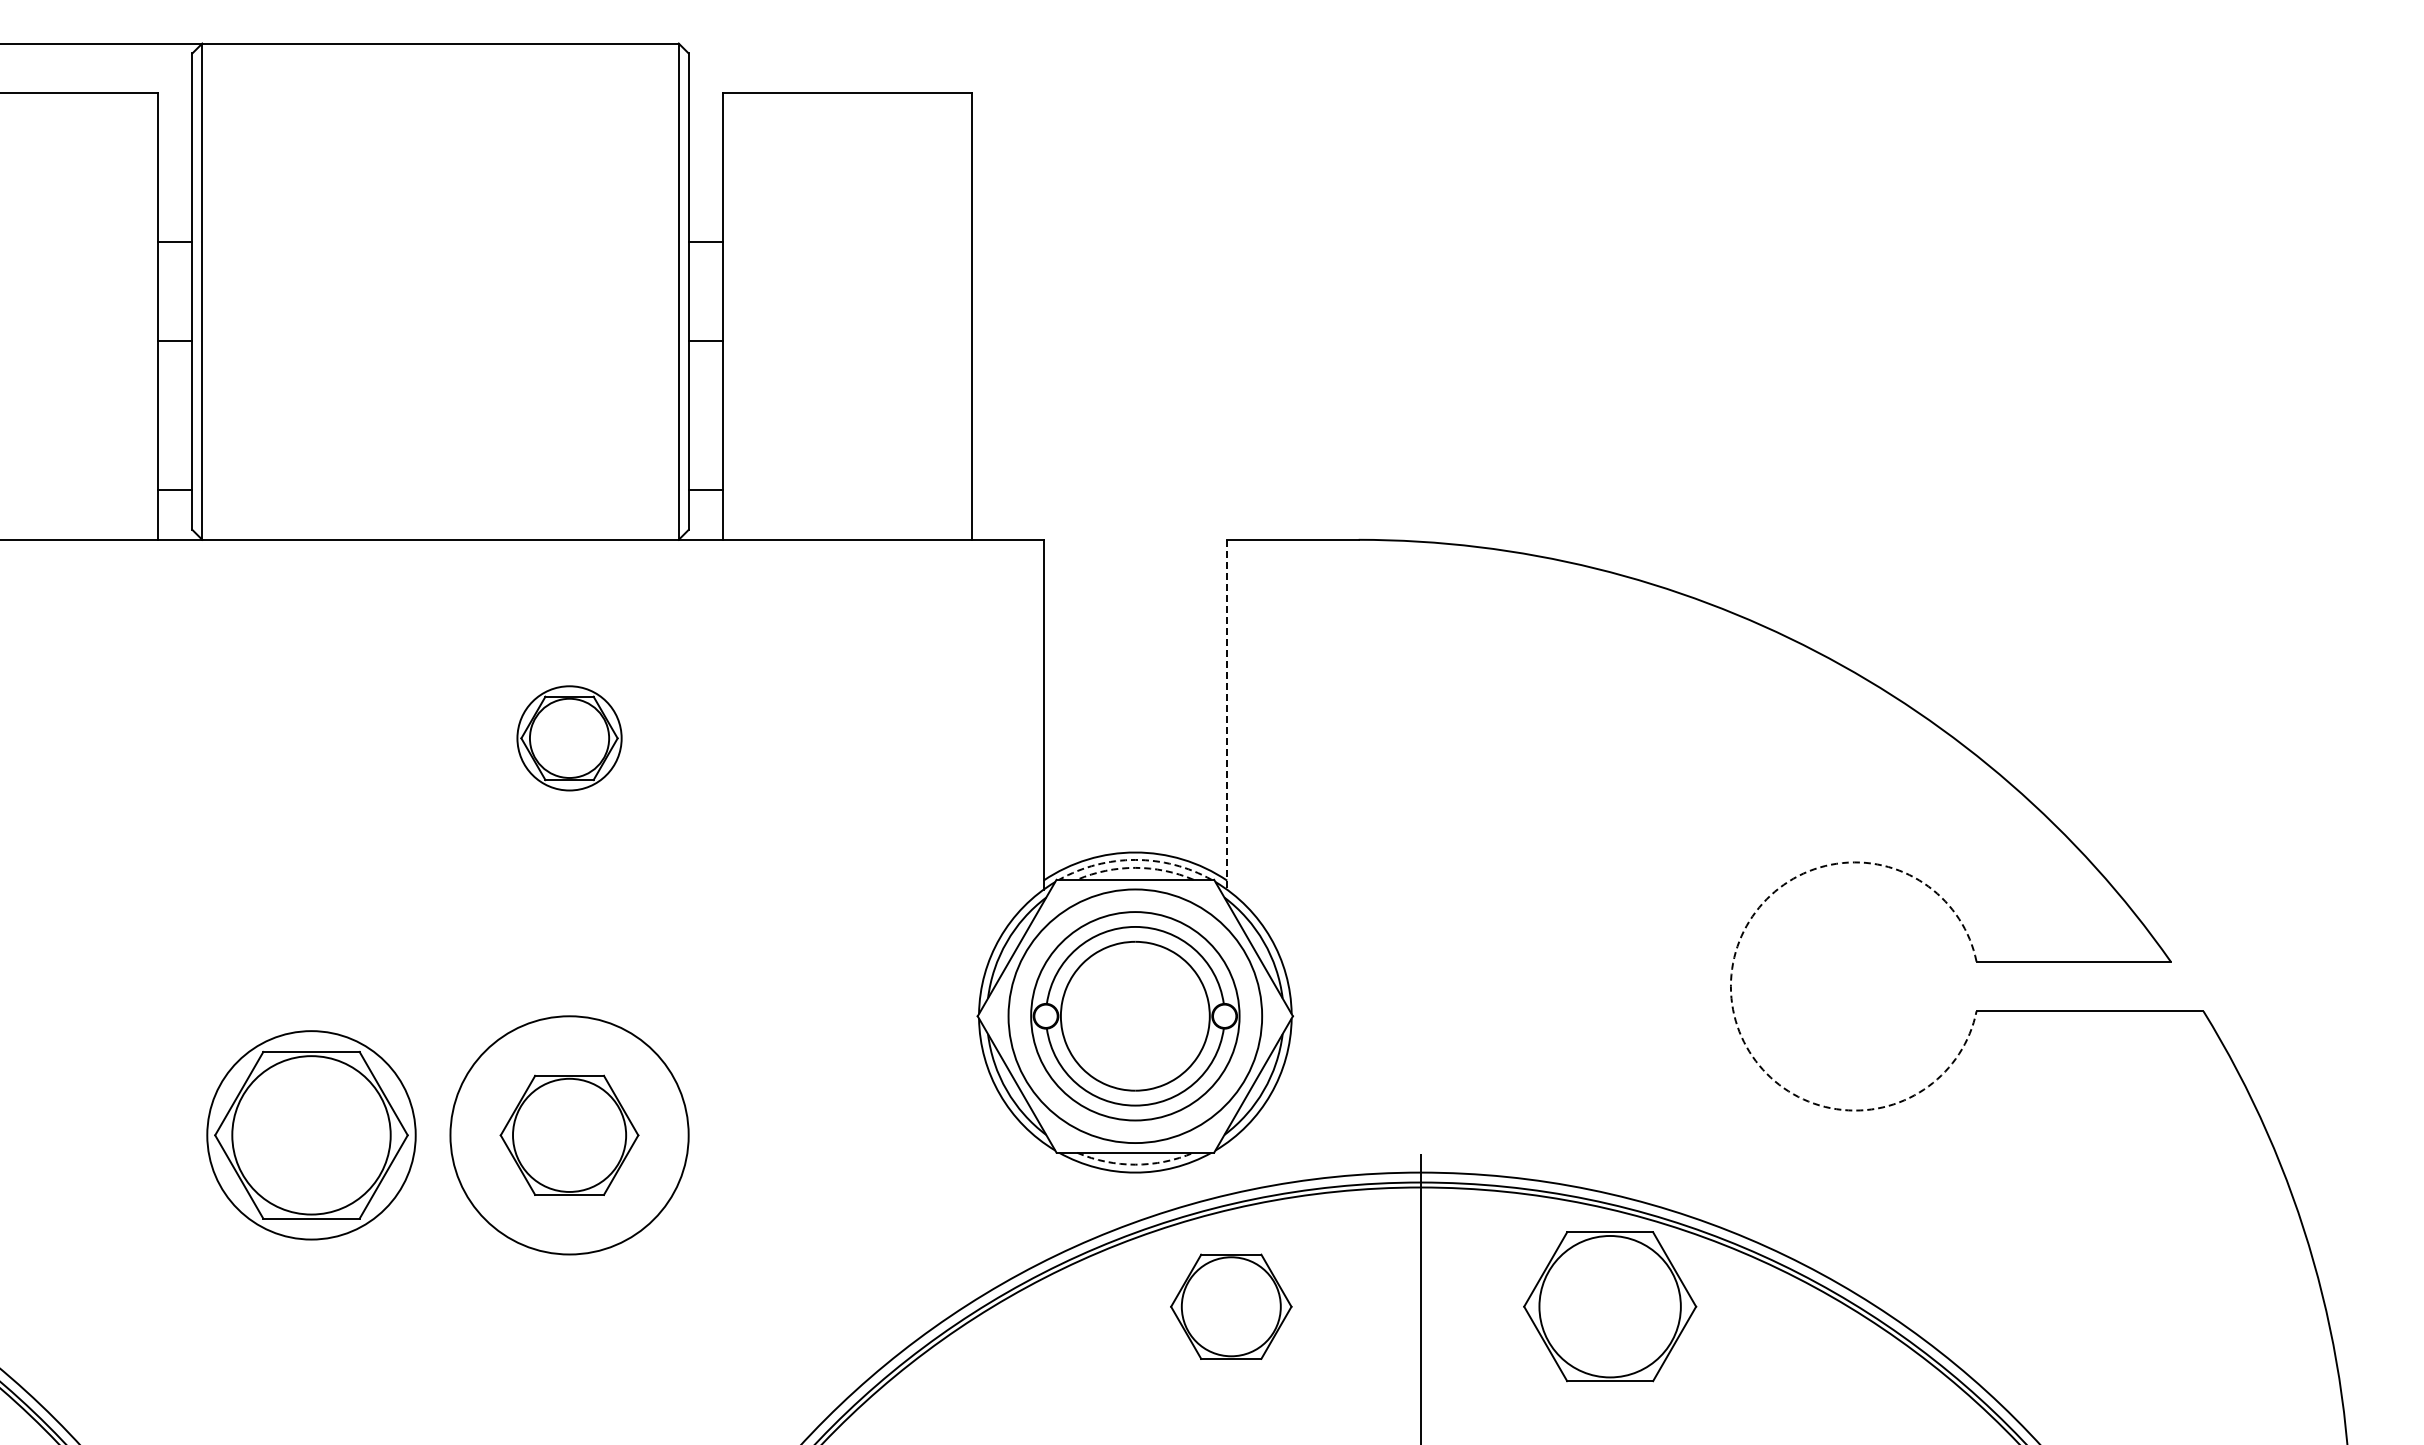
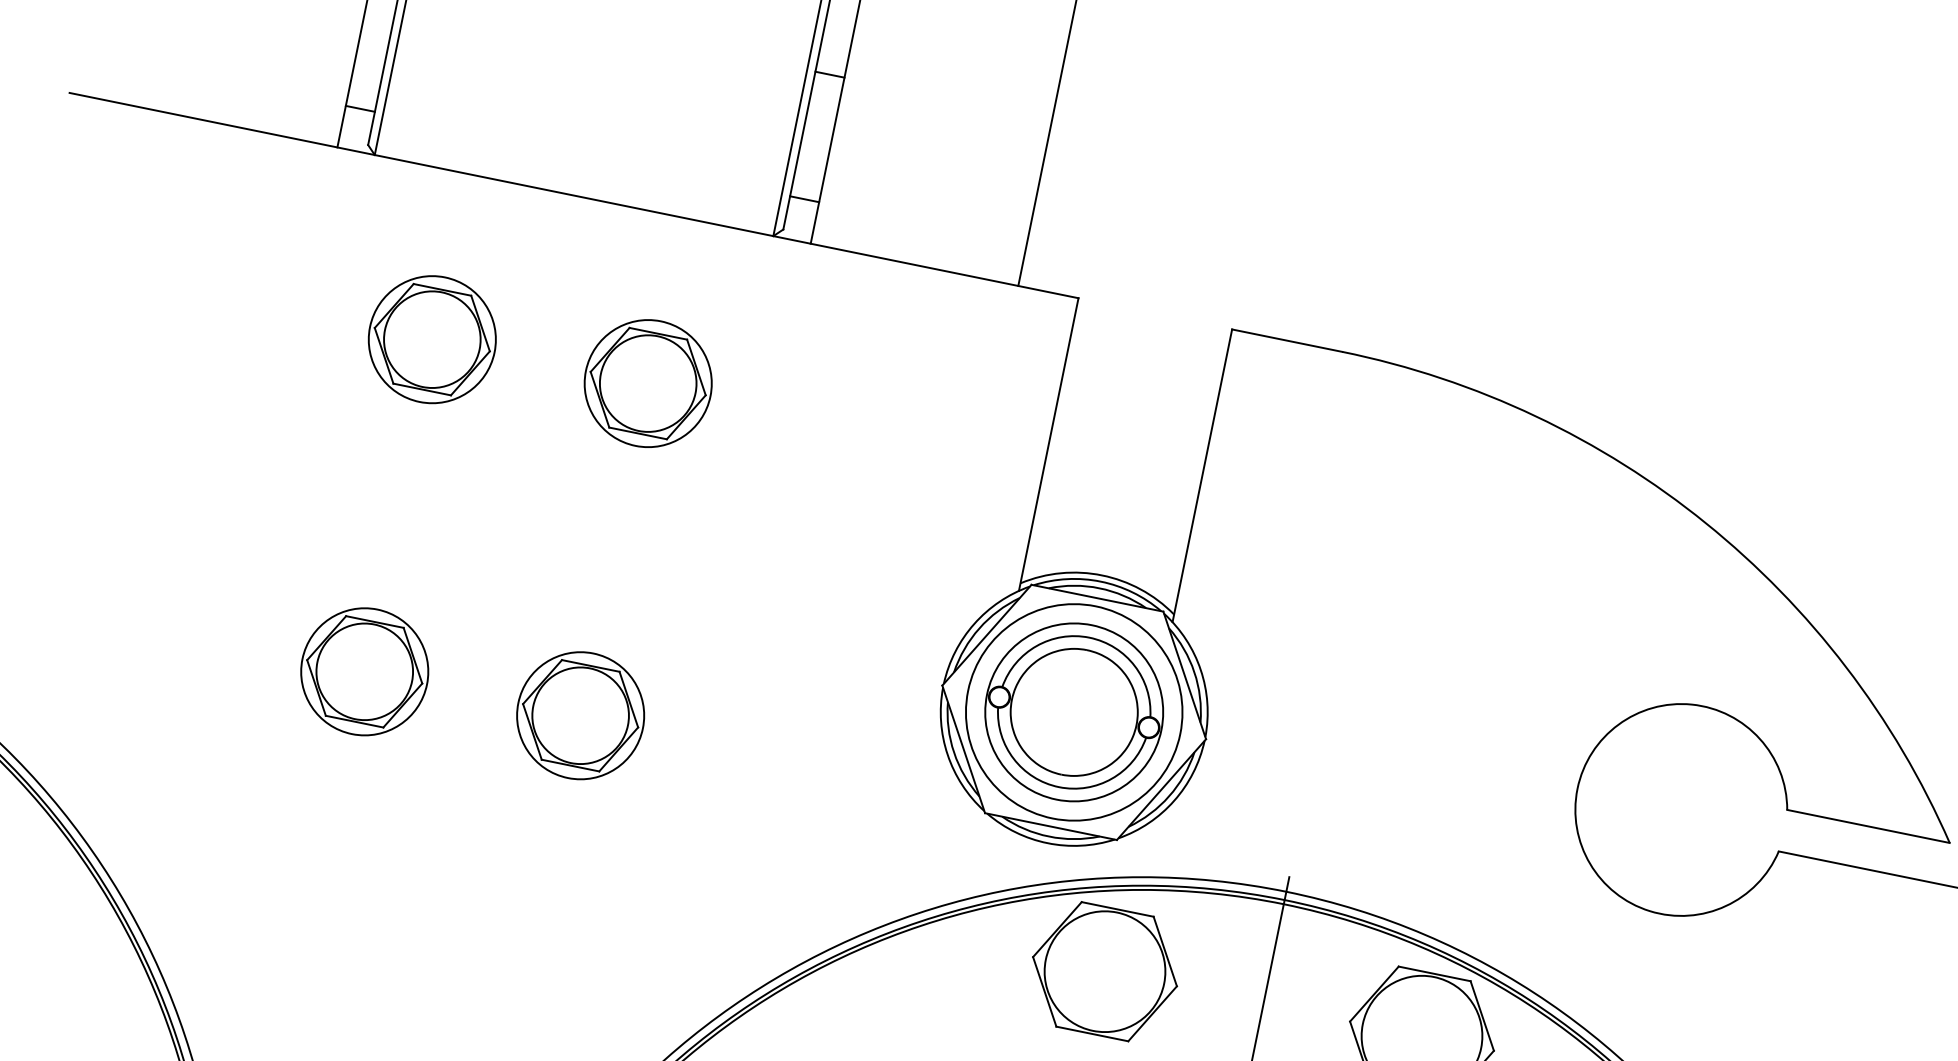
line: (1227, 714) -> (1202, 475), dashed -> solid
part: (311, 738) -> (432, 339), added
part: (569, 738) -> (648, 383), size x1.43
arc: (1135, 859) -> (1101, 581), dashed -> solid
arc: (1135, 867) -> (1099, 587), dashed -> solid
arc: (1730, 986) -> (1577, 788), dashed -> solid
circle: (569, 1134) -> (580, 715), size x0.62
part: (311, 1135) -> (364, 671), size x0.71
arc: (1135, 1164) -> (1049, 836), dashed -> solid
part: (1231, 1306) -> (1105, 971), size x1.43

